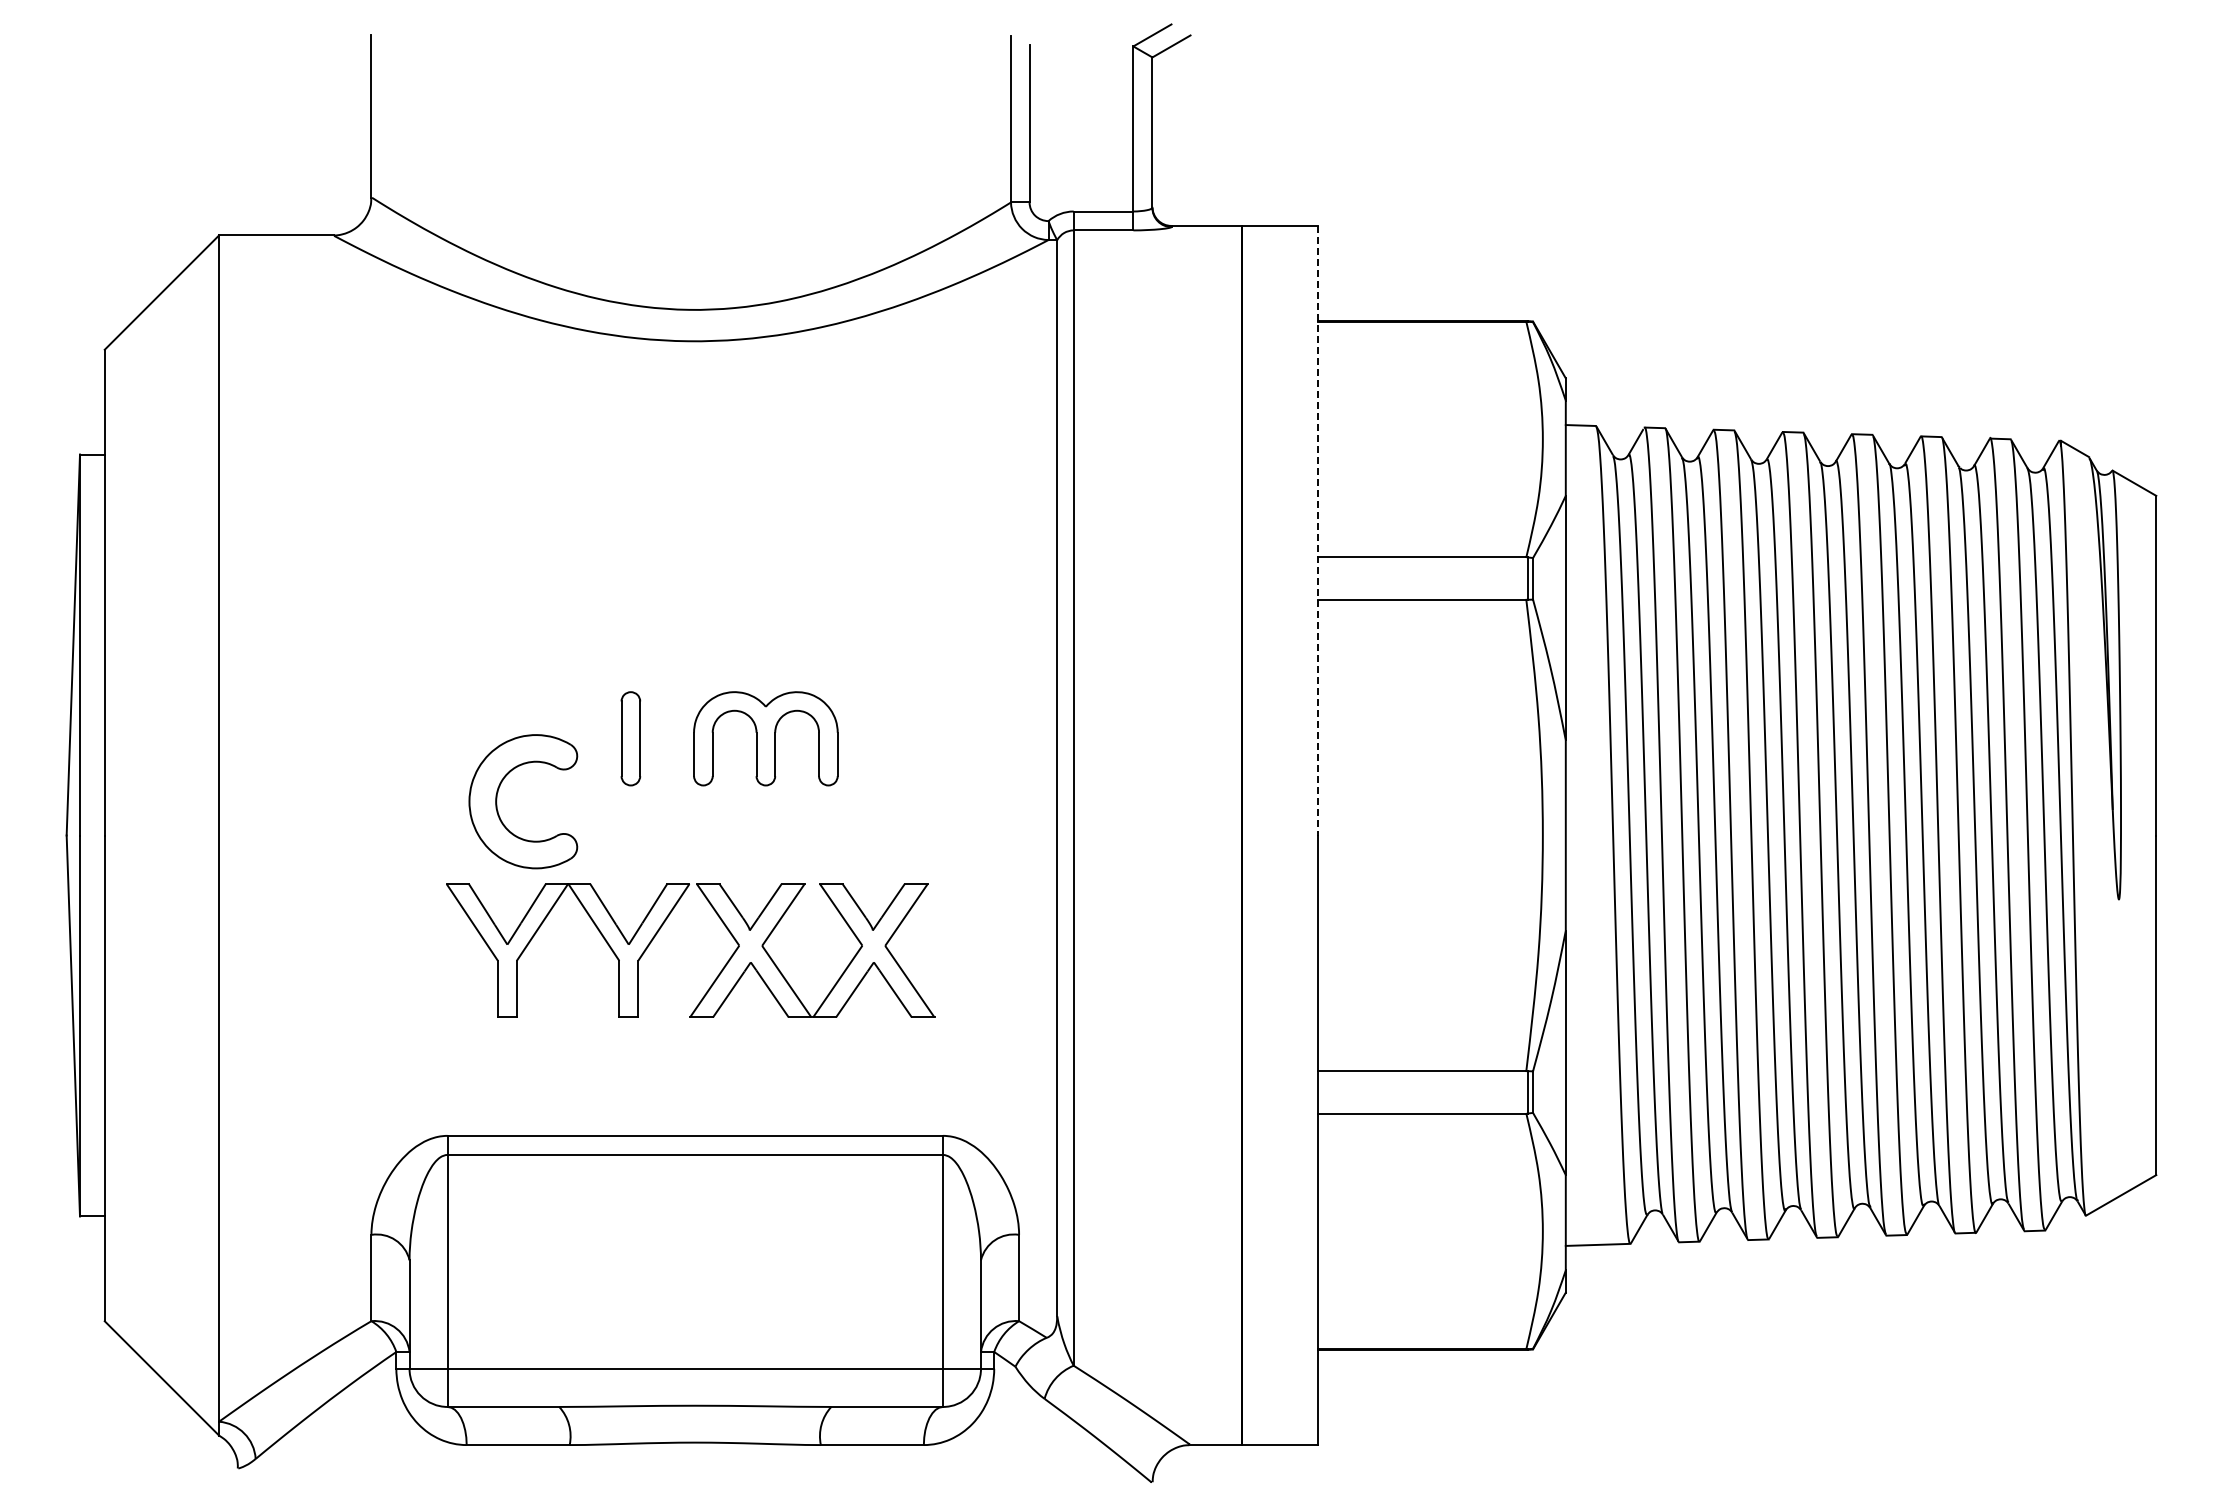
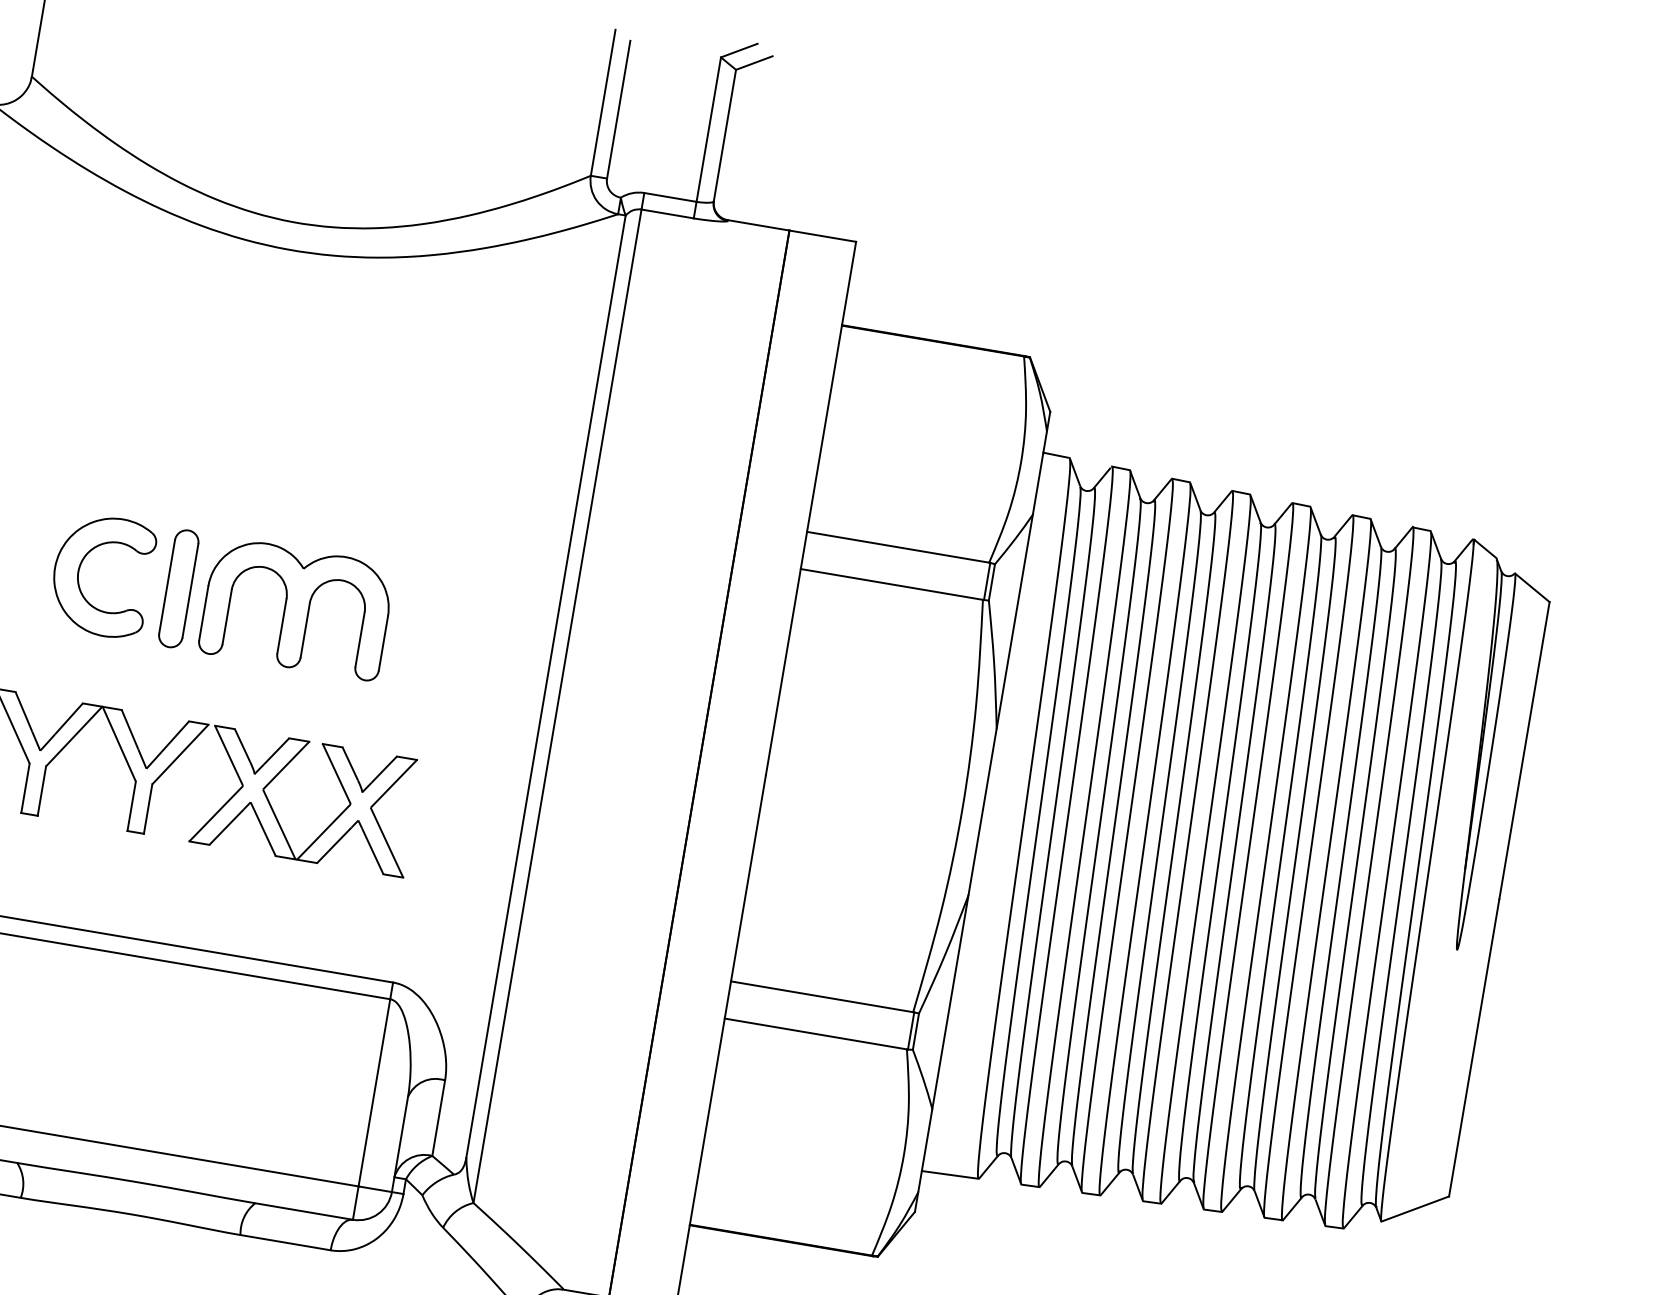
line: (1318, 530) -> (811, 508), dashed -> solid
part: (630, 738) -> (178, 588), size x1.43
part: (765, 738) -> (296, 608), size x1.43
part: (497, 800) -> (79, 570), moved

